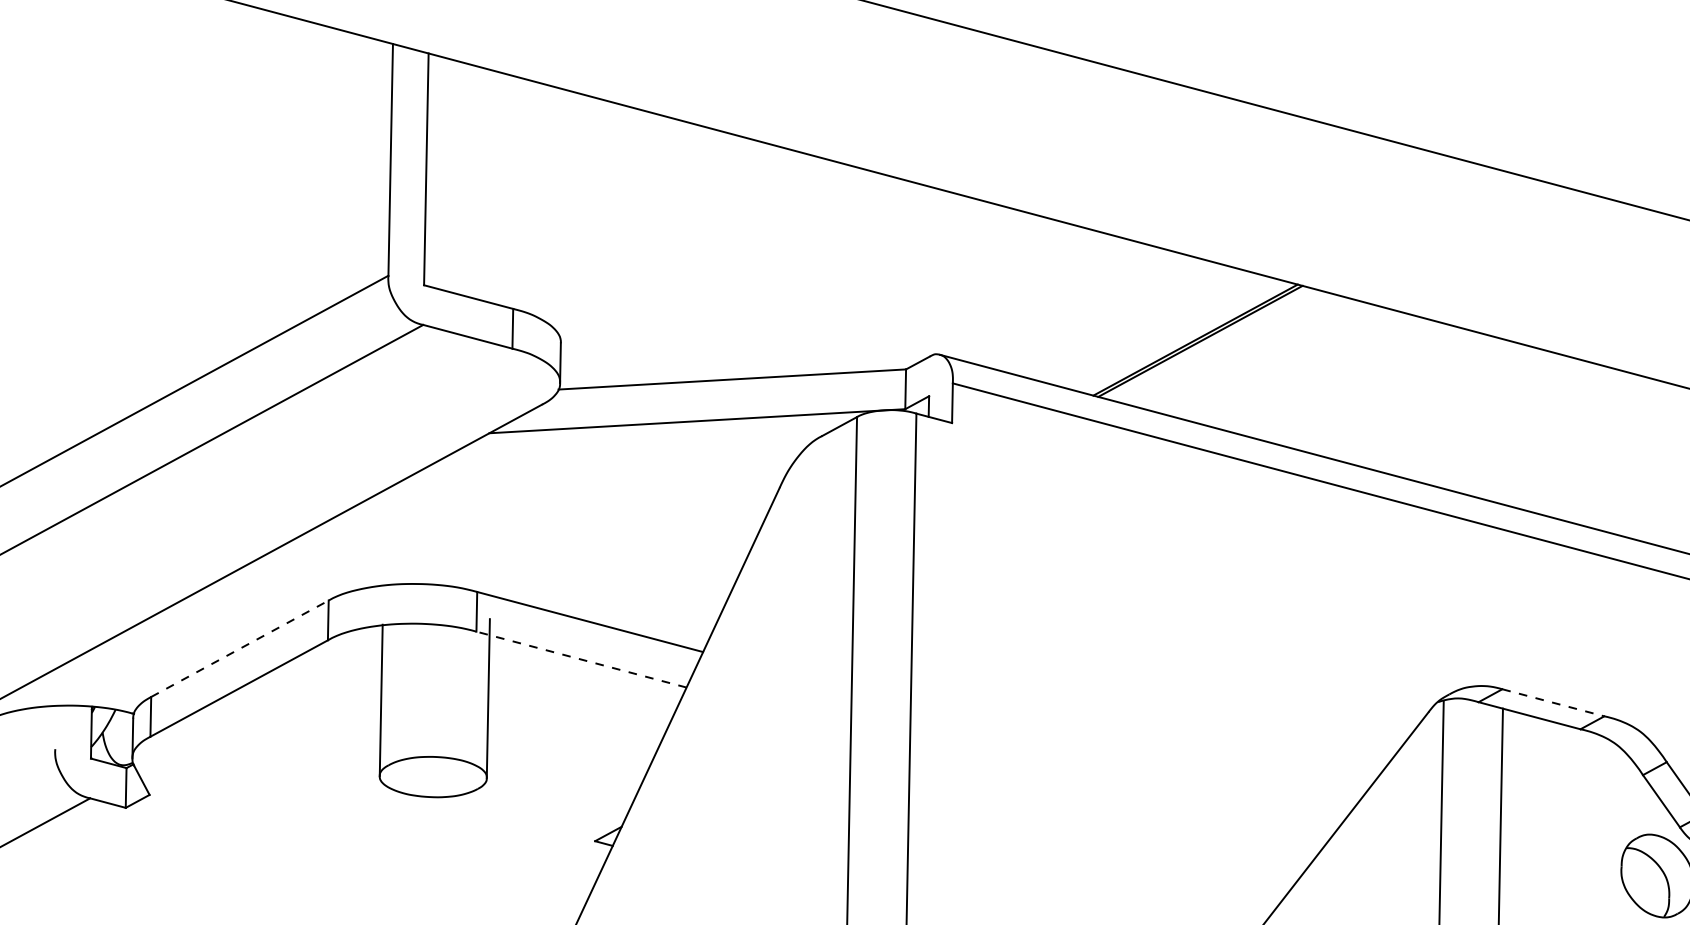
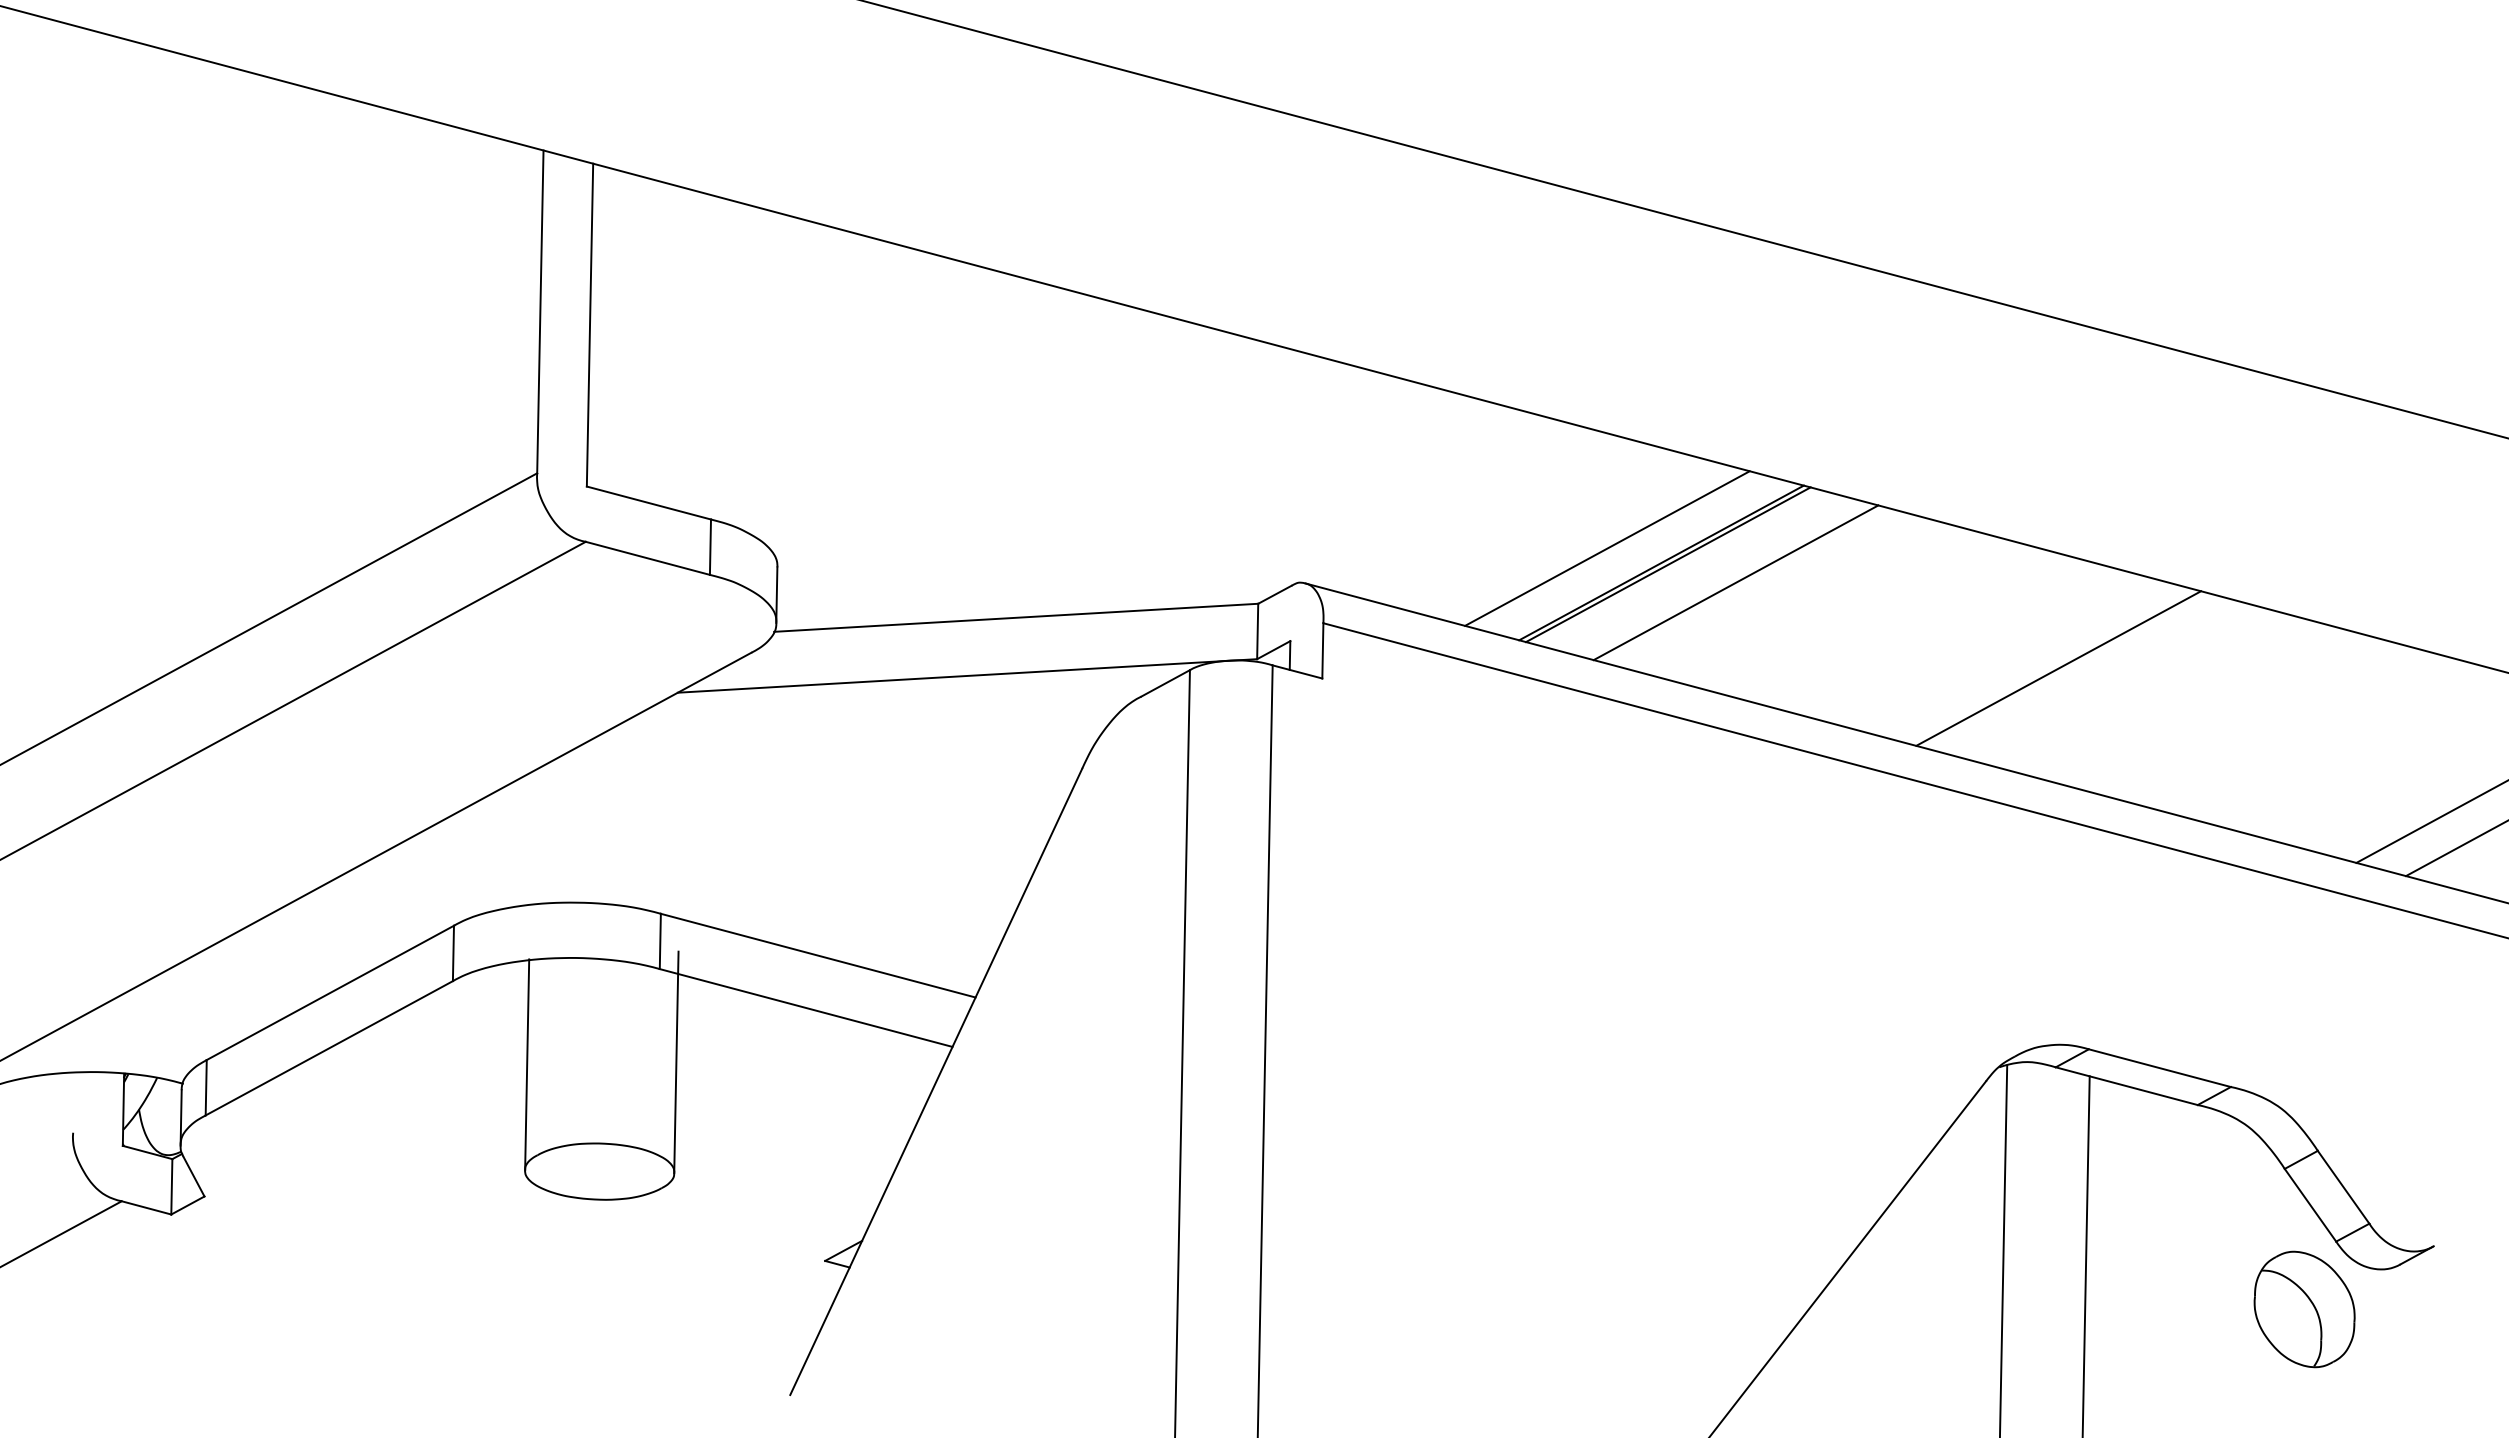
line: (1156, 329) -> (1607, 548), added
line: (1248, 354) -> (1735, 582), added
line: (1480, 415) -> (2058, 668), added
line: (240, 648) -> (330, 992), dashed -> solid
line: (581, 659) -> (805, 1007), dashed -> solid
line: (1553, 703) -> (2160, 1068), dashed -> solid

